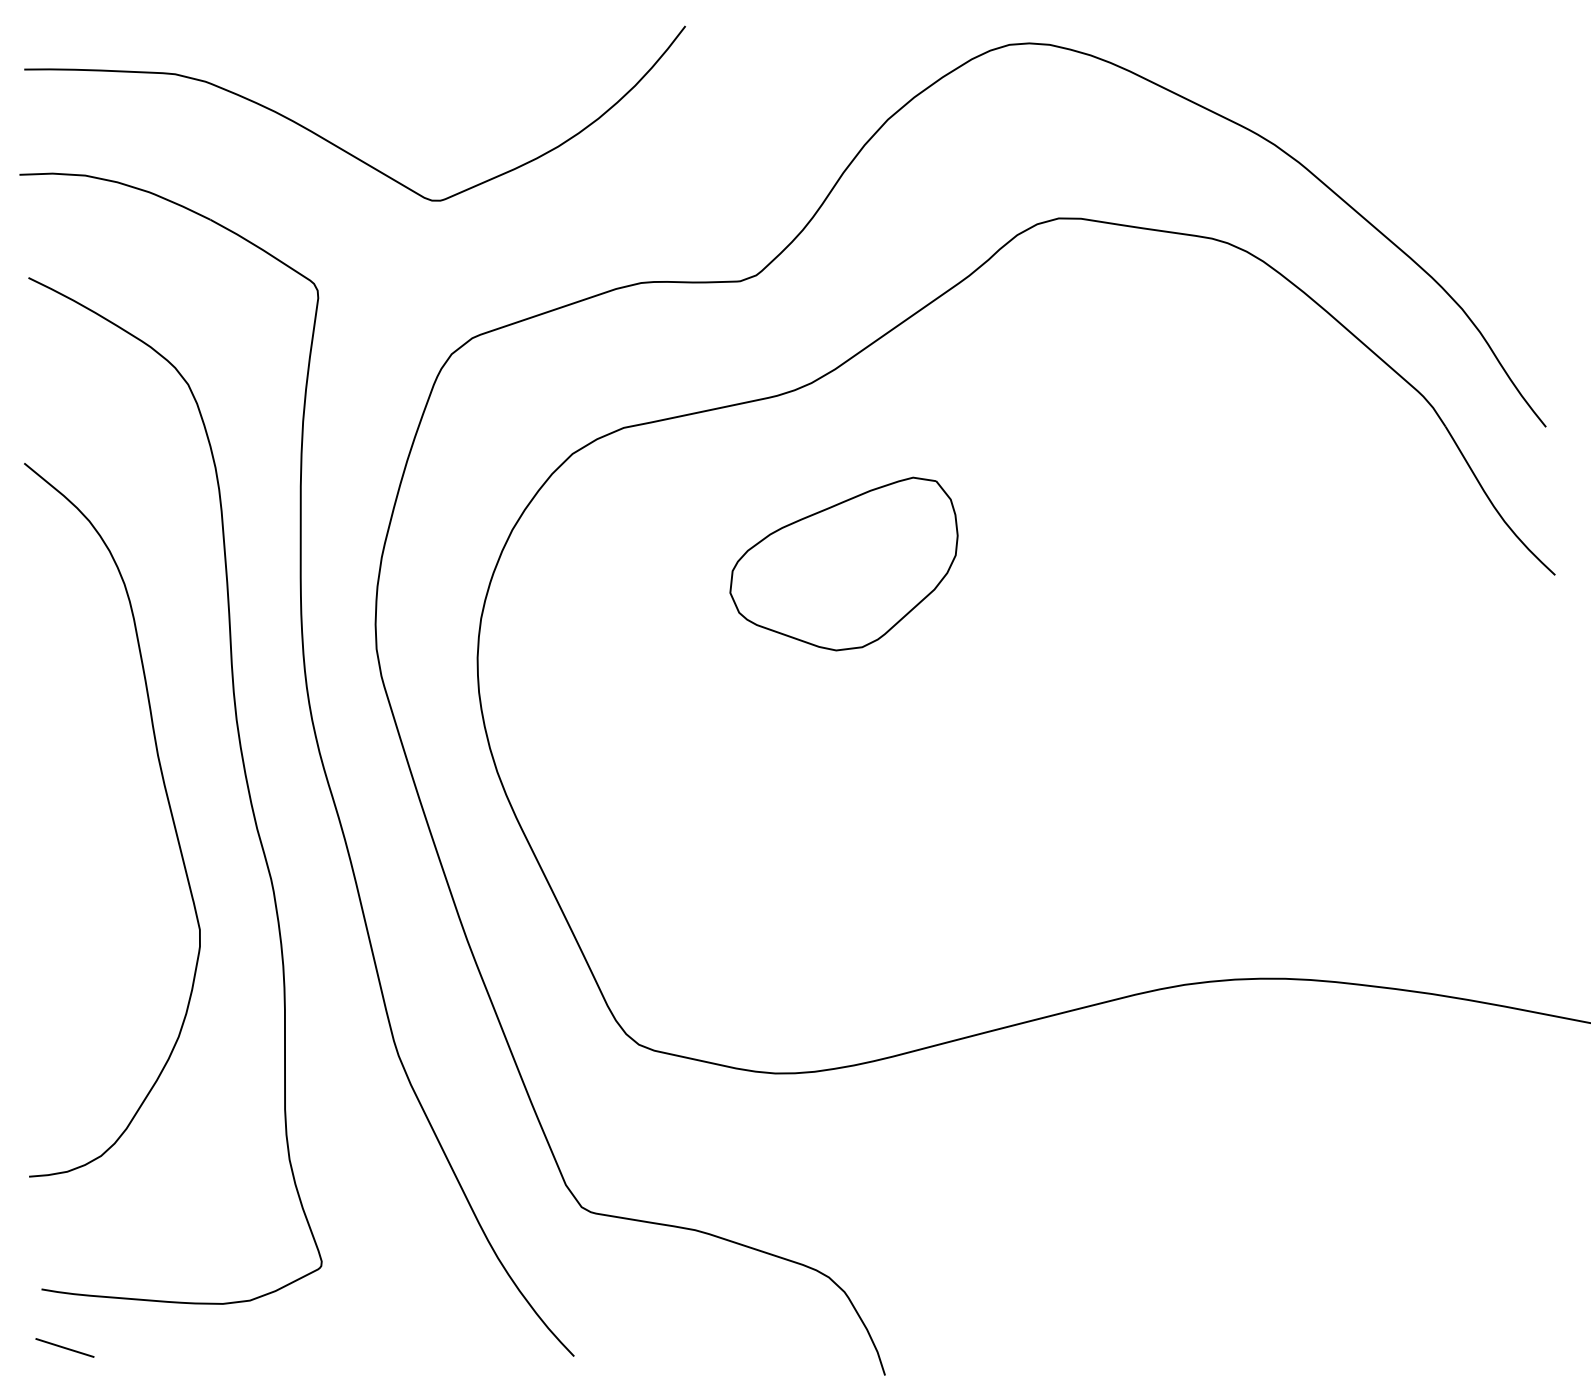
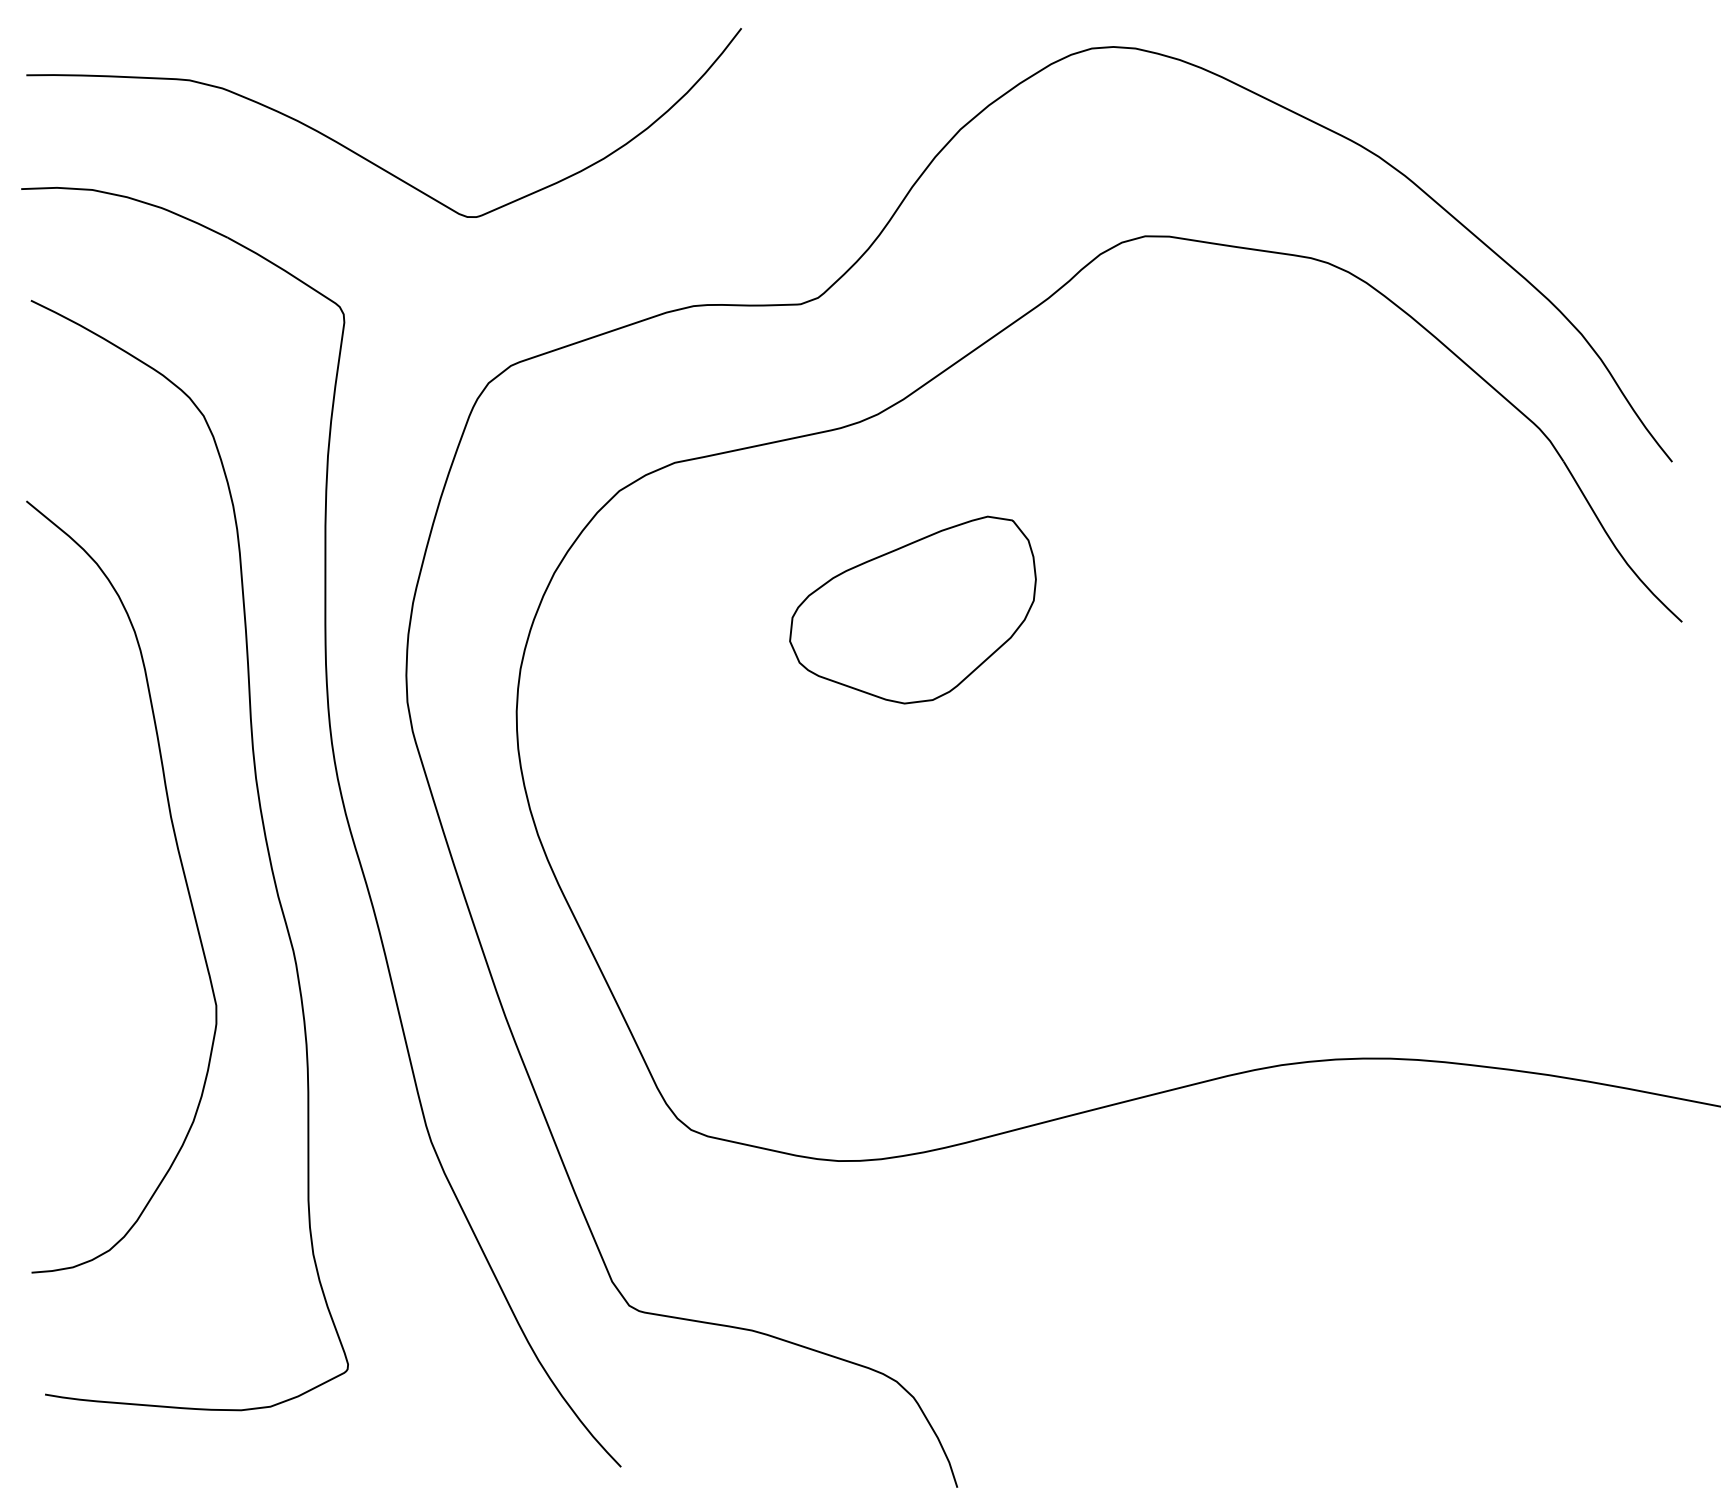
line: (65, 1347) -> (70, 1457), removed

